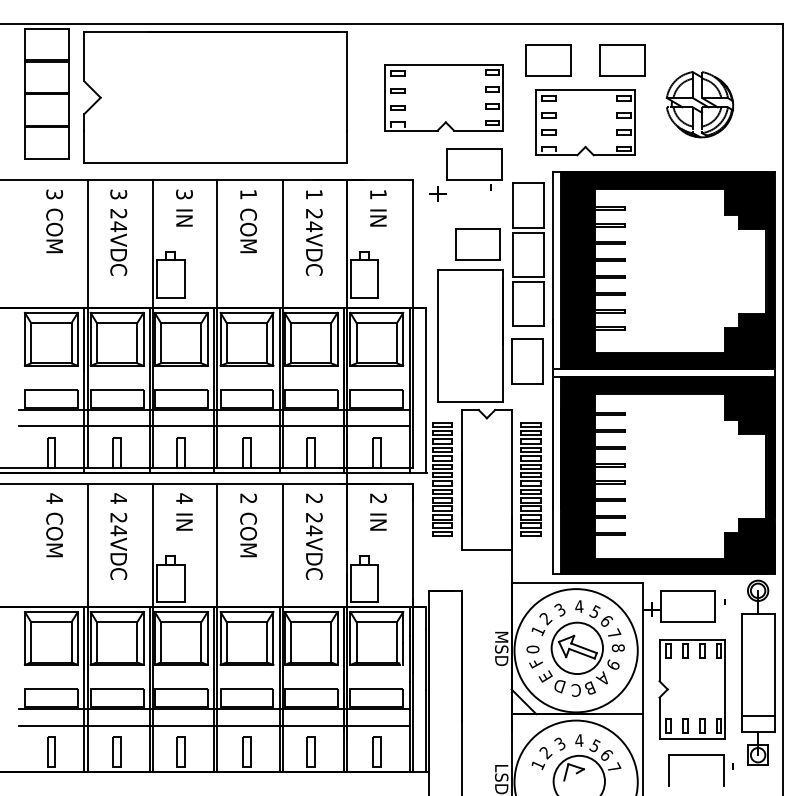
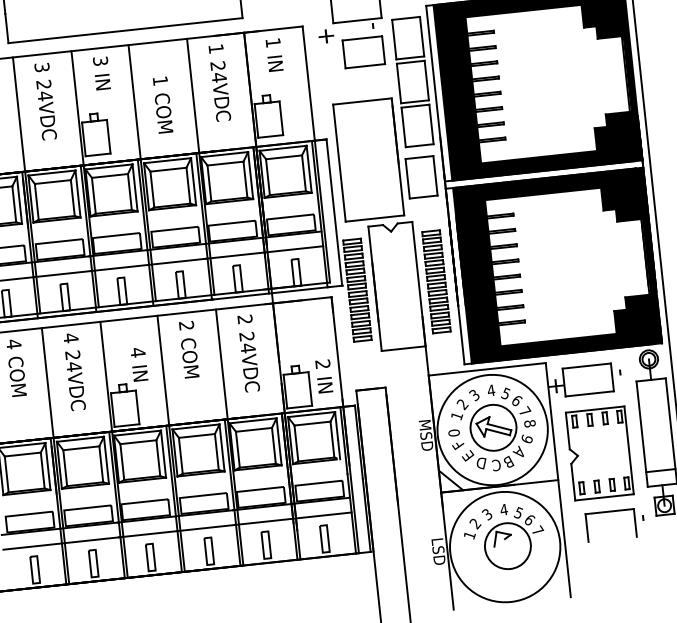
text: (248, 221) -> (162, 104), moved
part: (477, 244) -> (363, 52), moved
text: (184, 511) -> (139, 364), moved
text: (378, 511) -> (324, 375), moved

